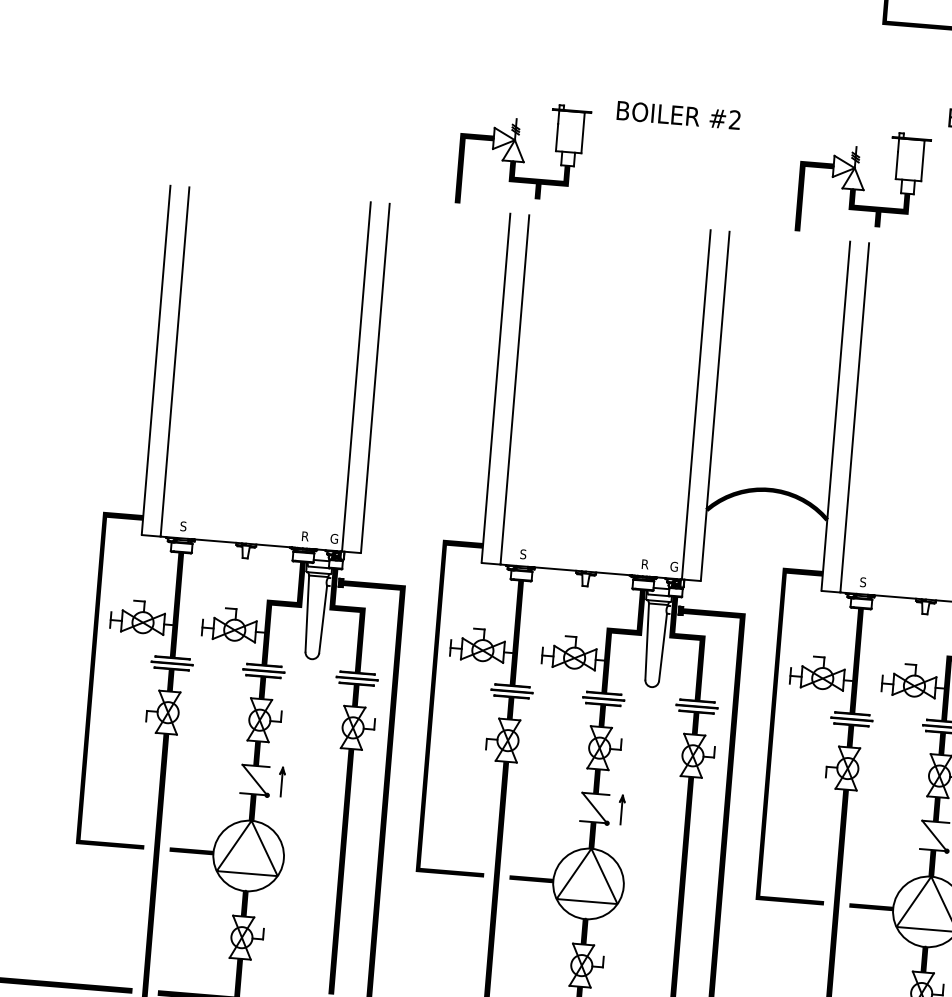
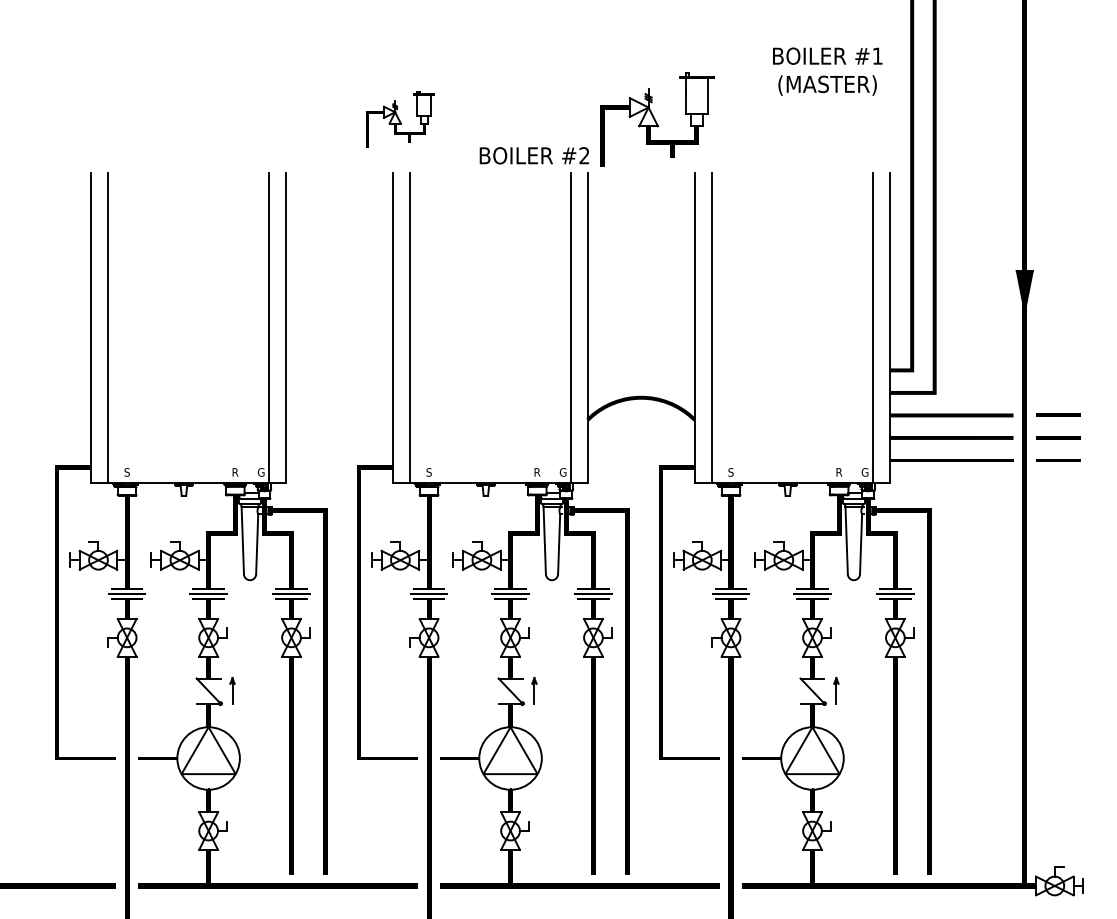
text: (678, 115) -> (534, 155), moved
part: (523, 154) -> (400, 119), size x0.6
part: (863, 182) -> (657, 119), moved

